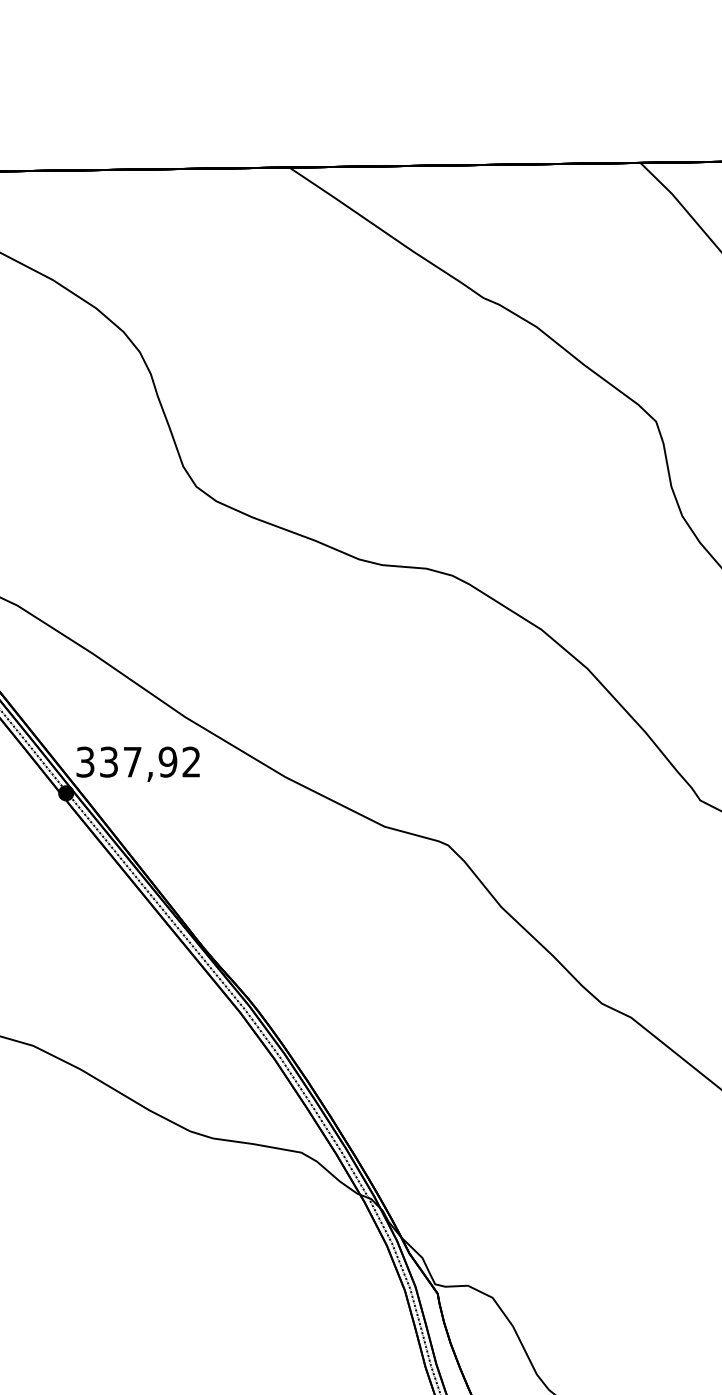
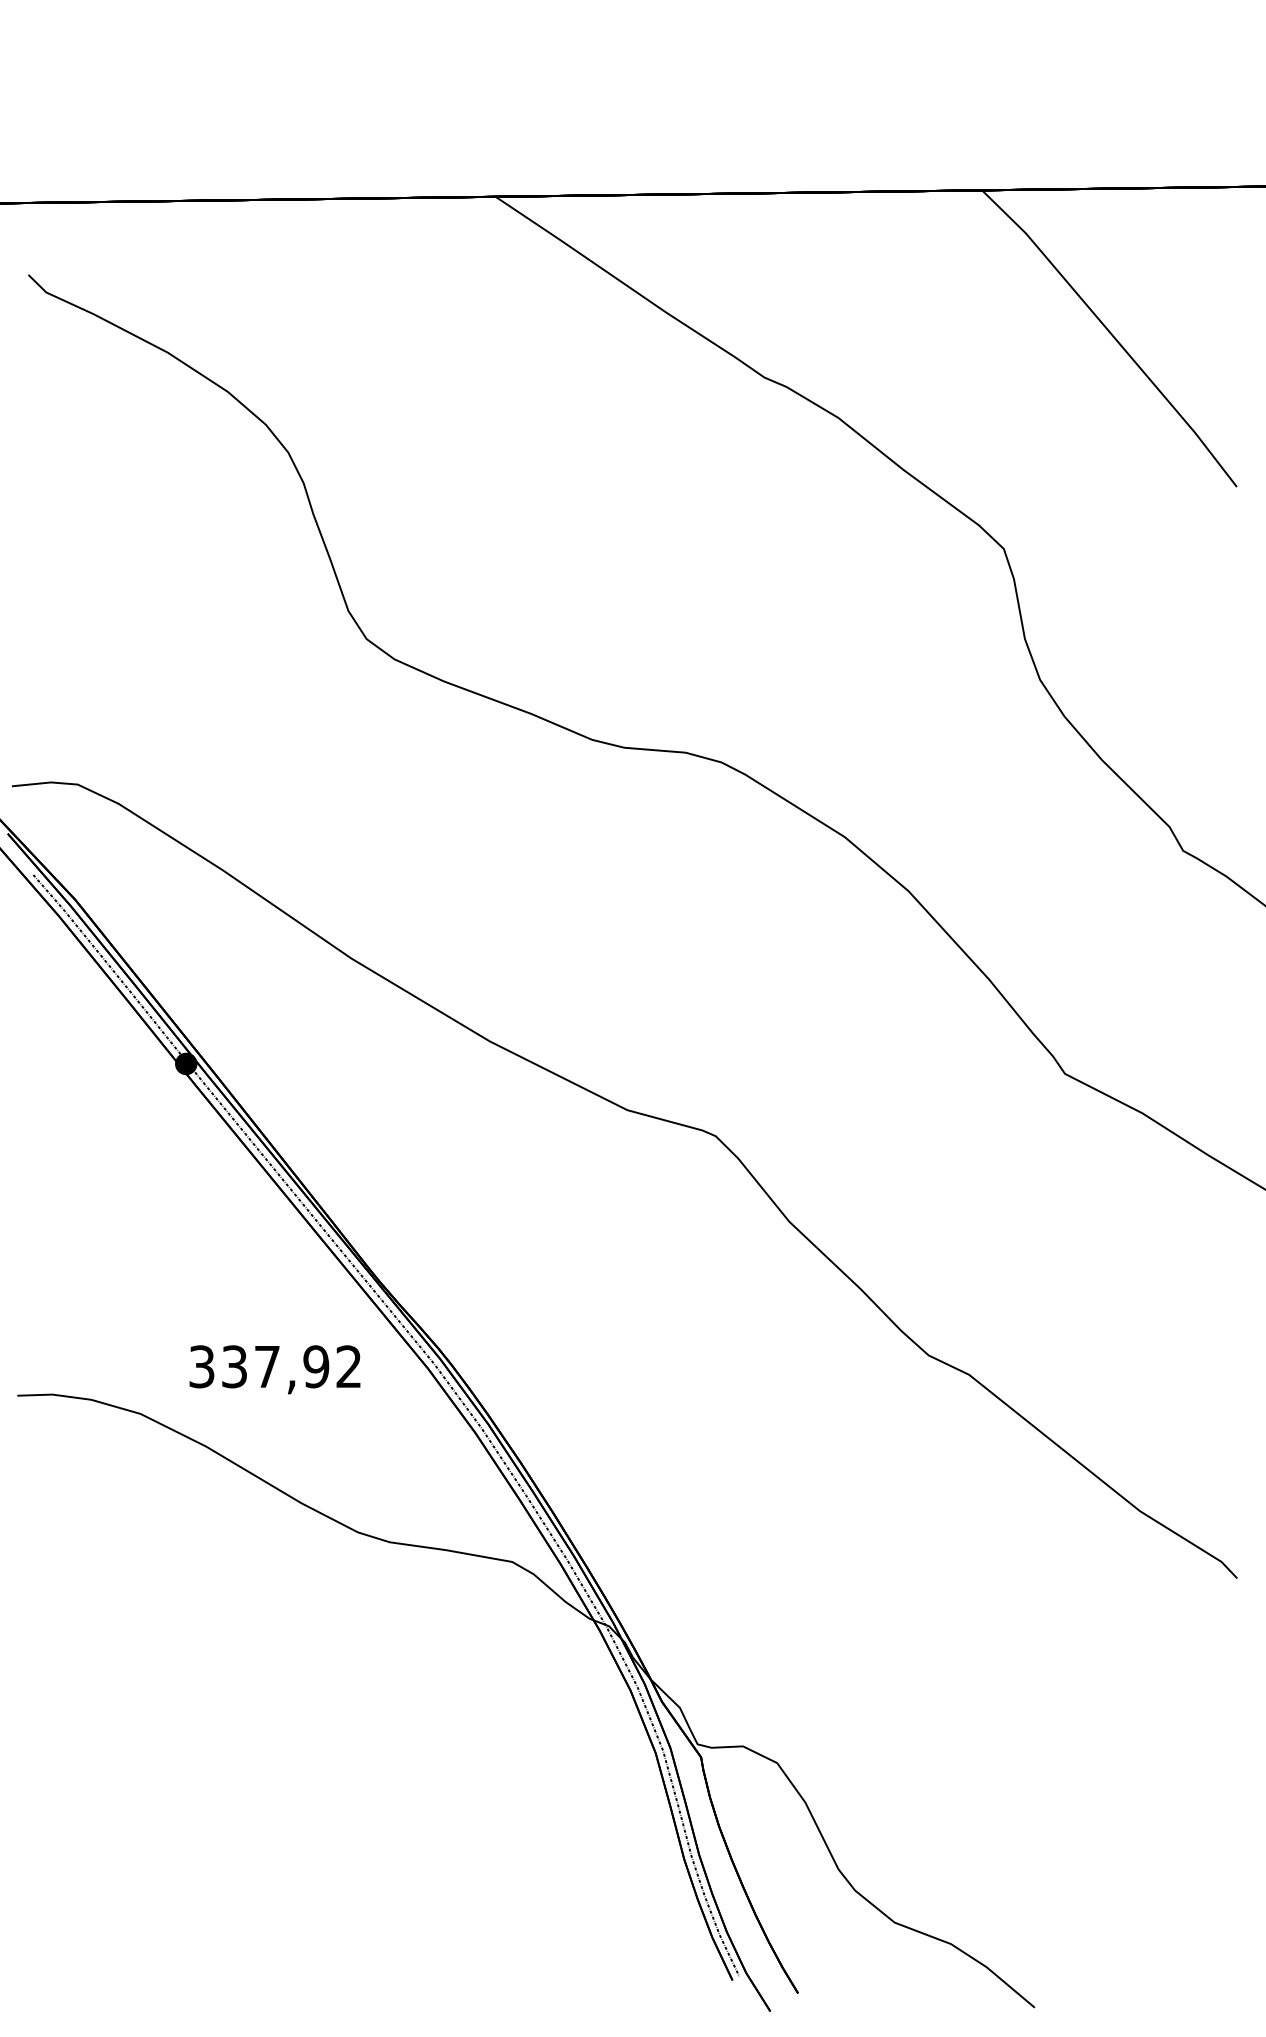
text: (137, 764) -> (274, 1369), moved

